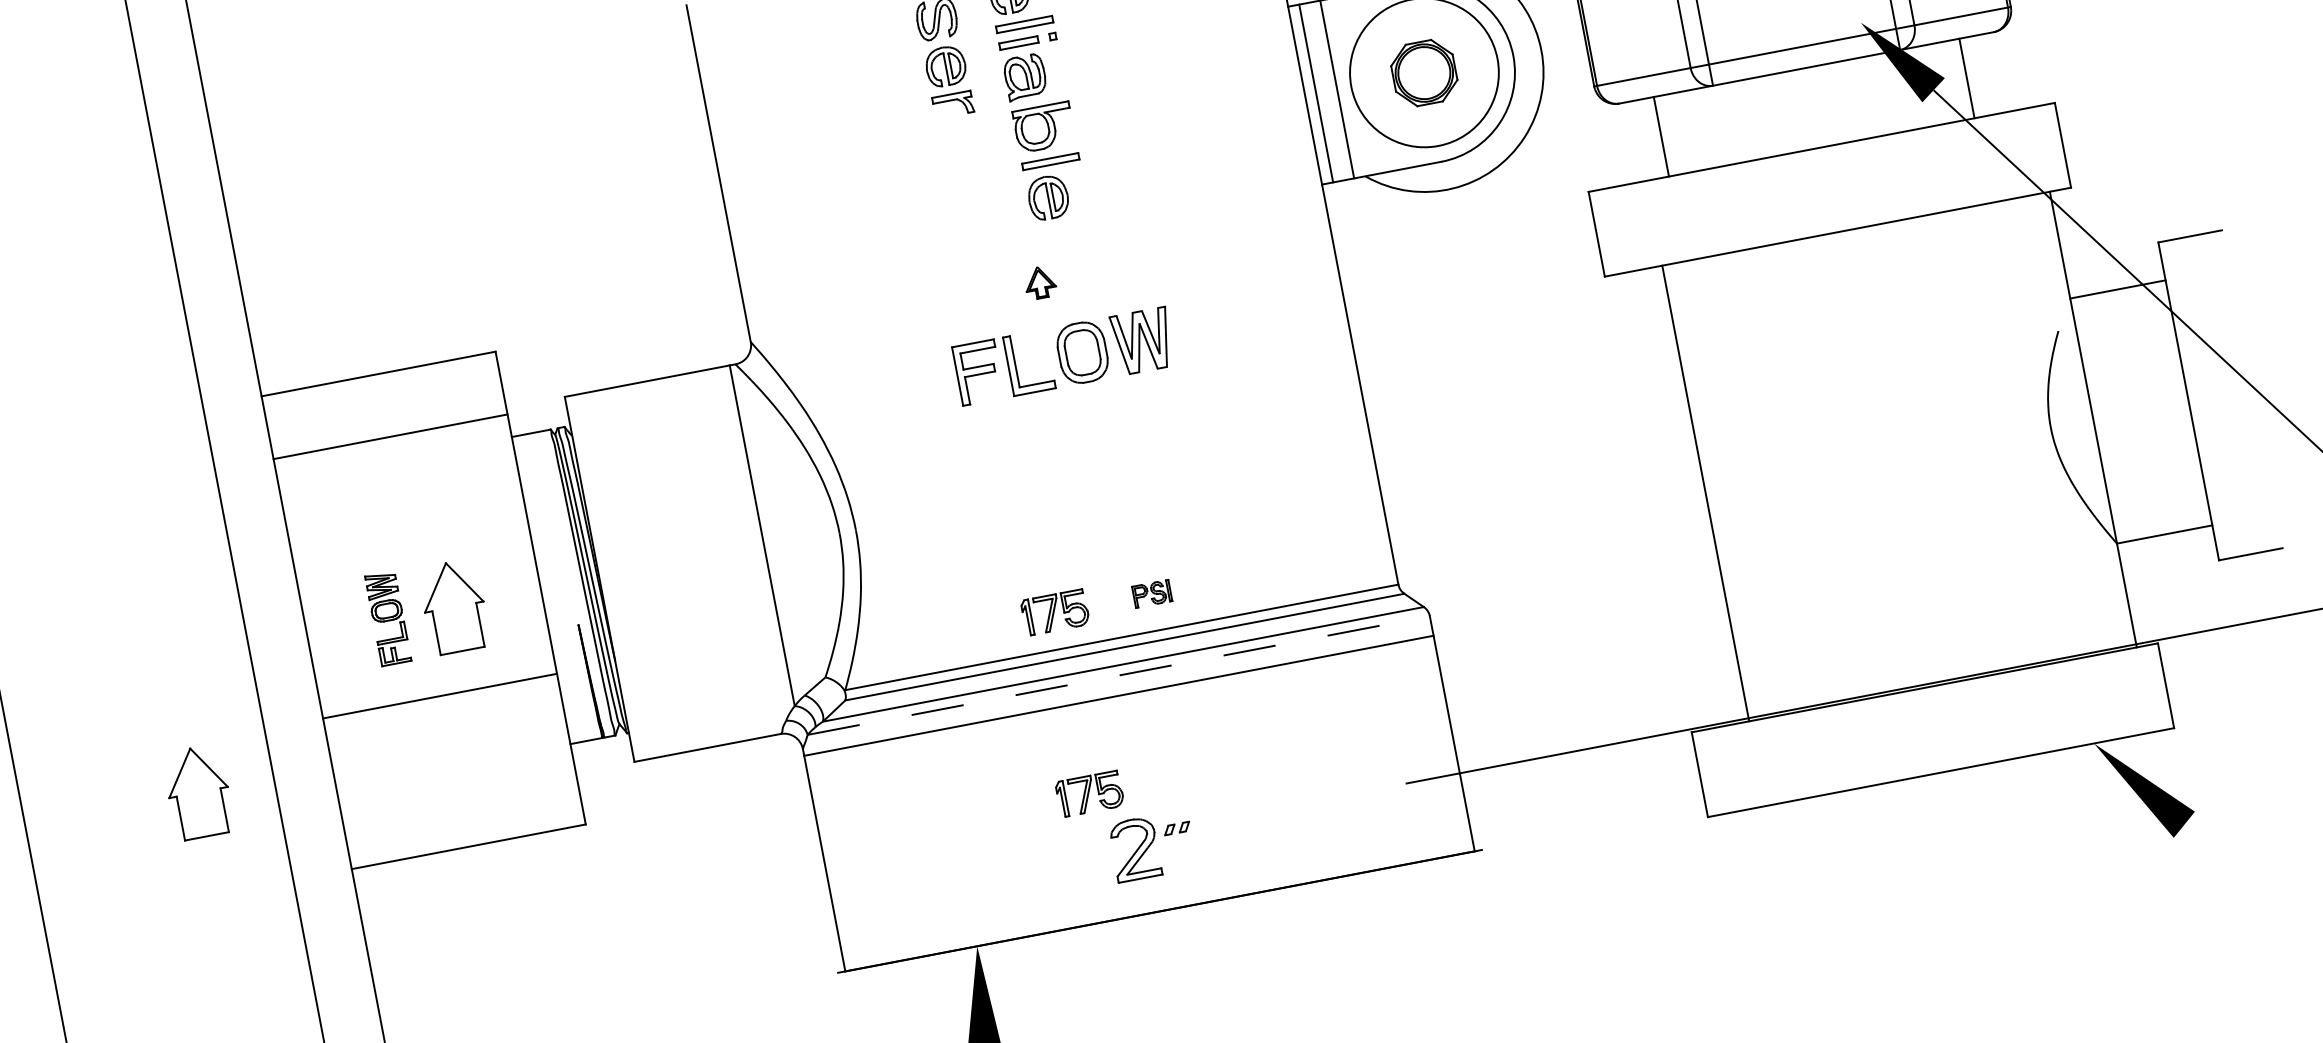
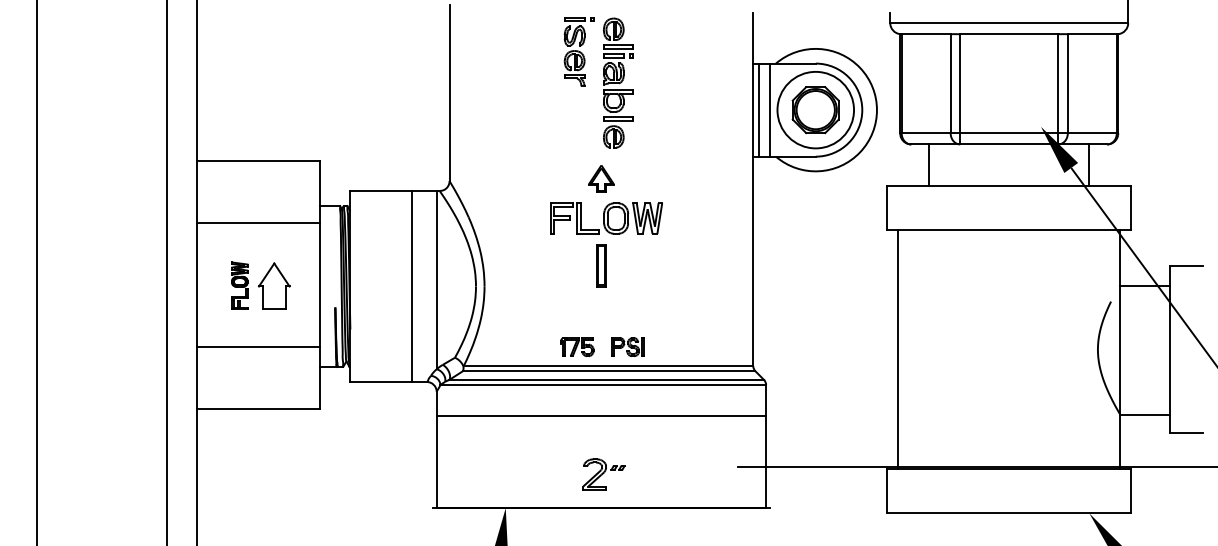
part: (1424, 73) -> (815, 110), size x1.43
part: (1040, 281) -> (601, 178), size x1.67
line: (390, 437) -> (258, 223), moved
part: (1071, 447) -> (601, 265), added
line: (1706, 493) -> (898, 349), moved
line: (716, 557) -> (411, 286), added
part: (1150, 593) -> (627, 346), size x1.67
line: (1119, 676) -> (603, 385), dashed -> solid
line: (440, 696) -> (258, 347), moved
line: (1119, 696) -> (601, 416), moved
part: (196, 790) -> (126, 354), removed
part: (1090, 792) -> (577, 441), removed

